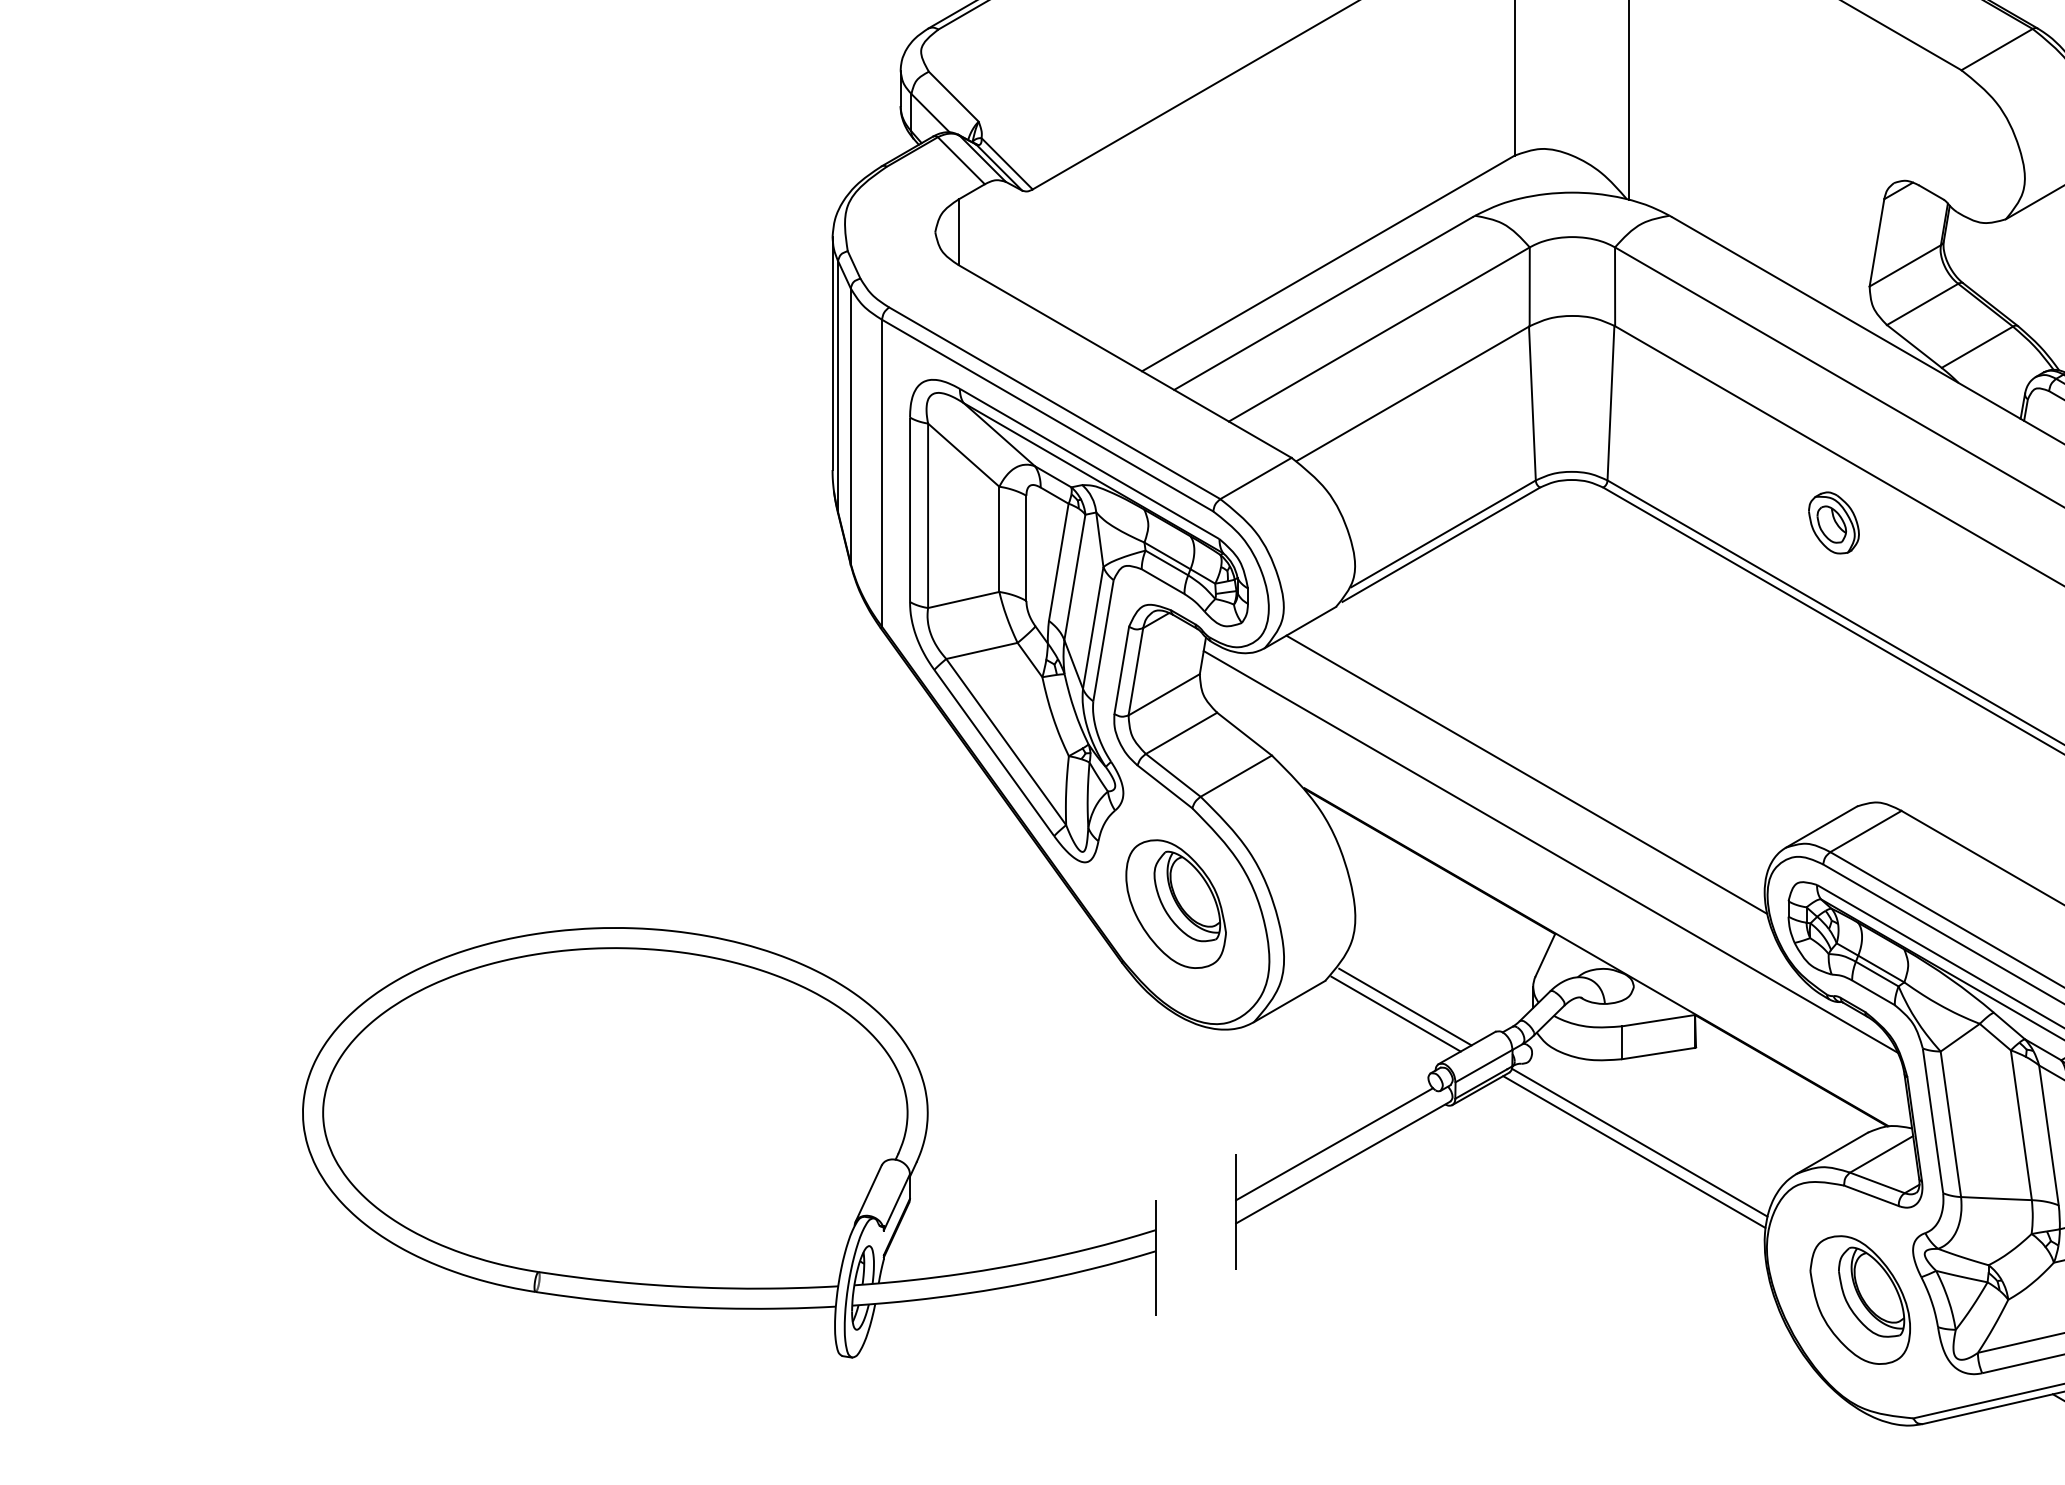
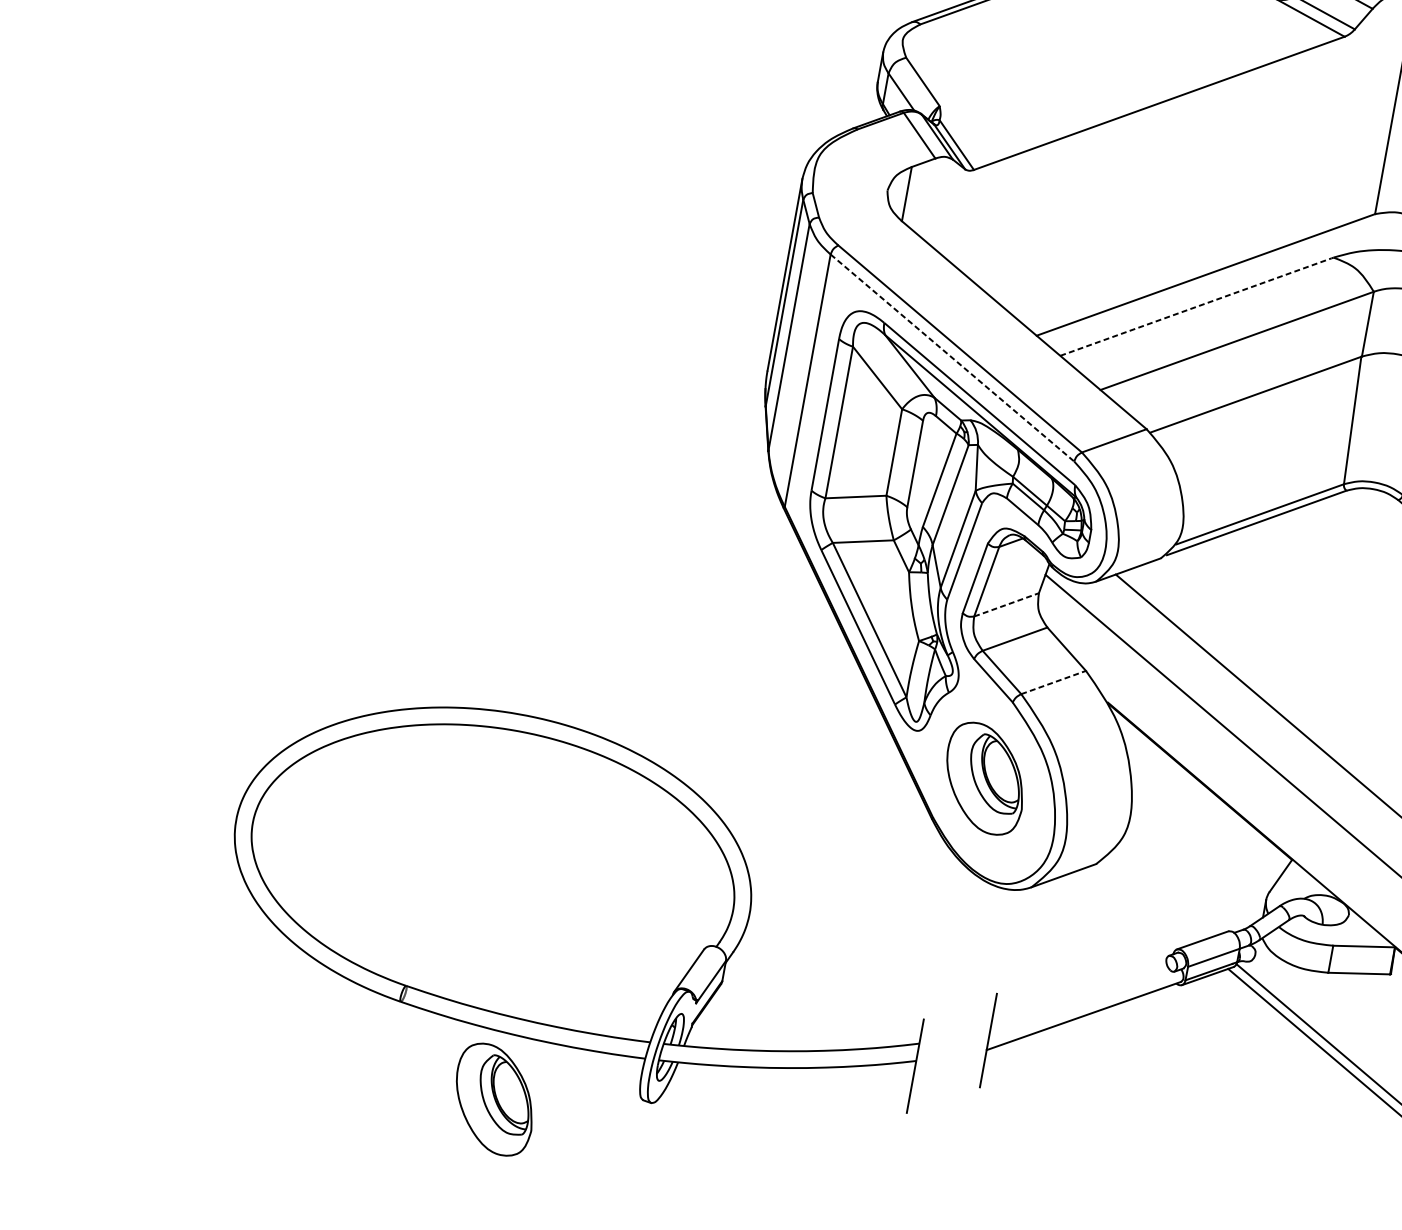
line: (1323, 303) -> (1195, 307), solid -> dashed
line: (1048, 415) -> (953, 358), solid -> dashed
line: (1164, 694) -> (1006, 604), solid -> dashed
line: (1236, 775) -> (1053, 682), solid -> dashed
line: (1405, 1006) -> (1158, 897), removed
line: (1395, 1013) -> (1149, 901), removed
line: (1334, 1144) -> (1079, 999), removed
part: (666, 1386) -> (494, 1099), added

